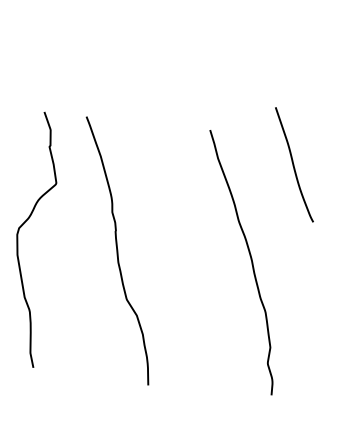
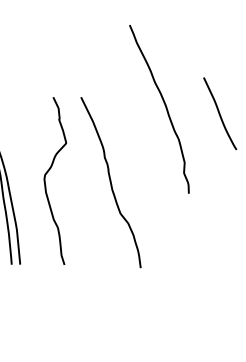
curve: (250, 262) -> (165, 108), moved

